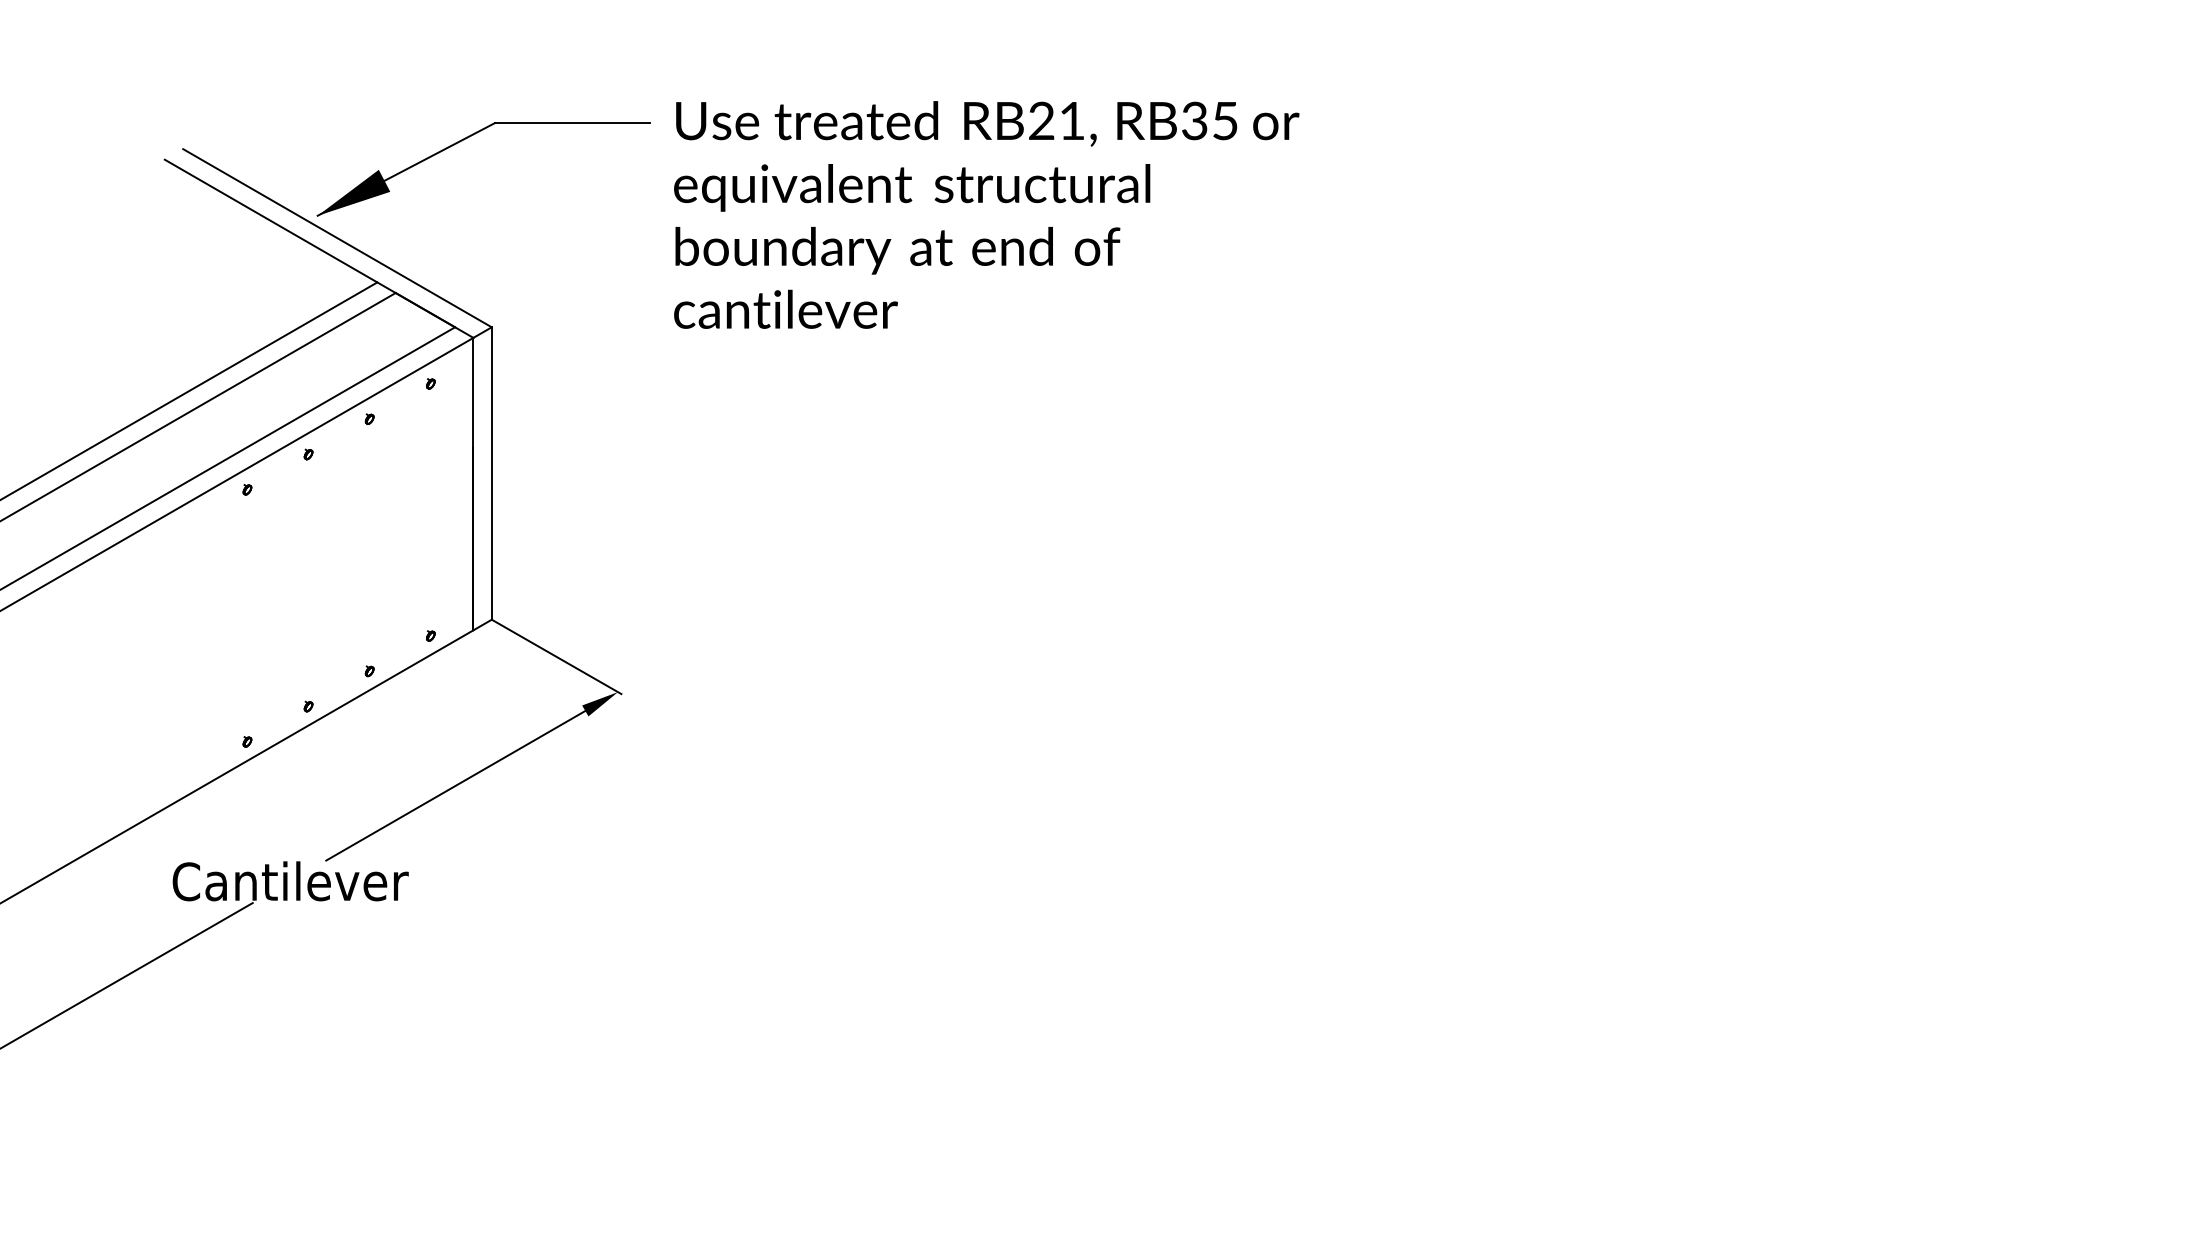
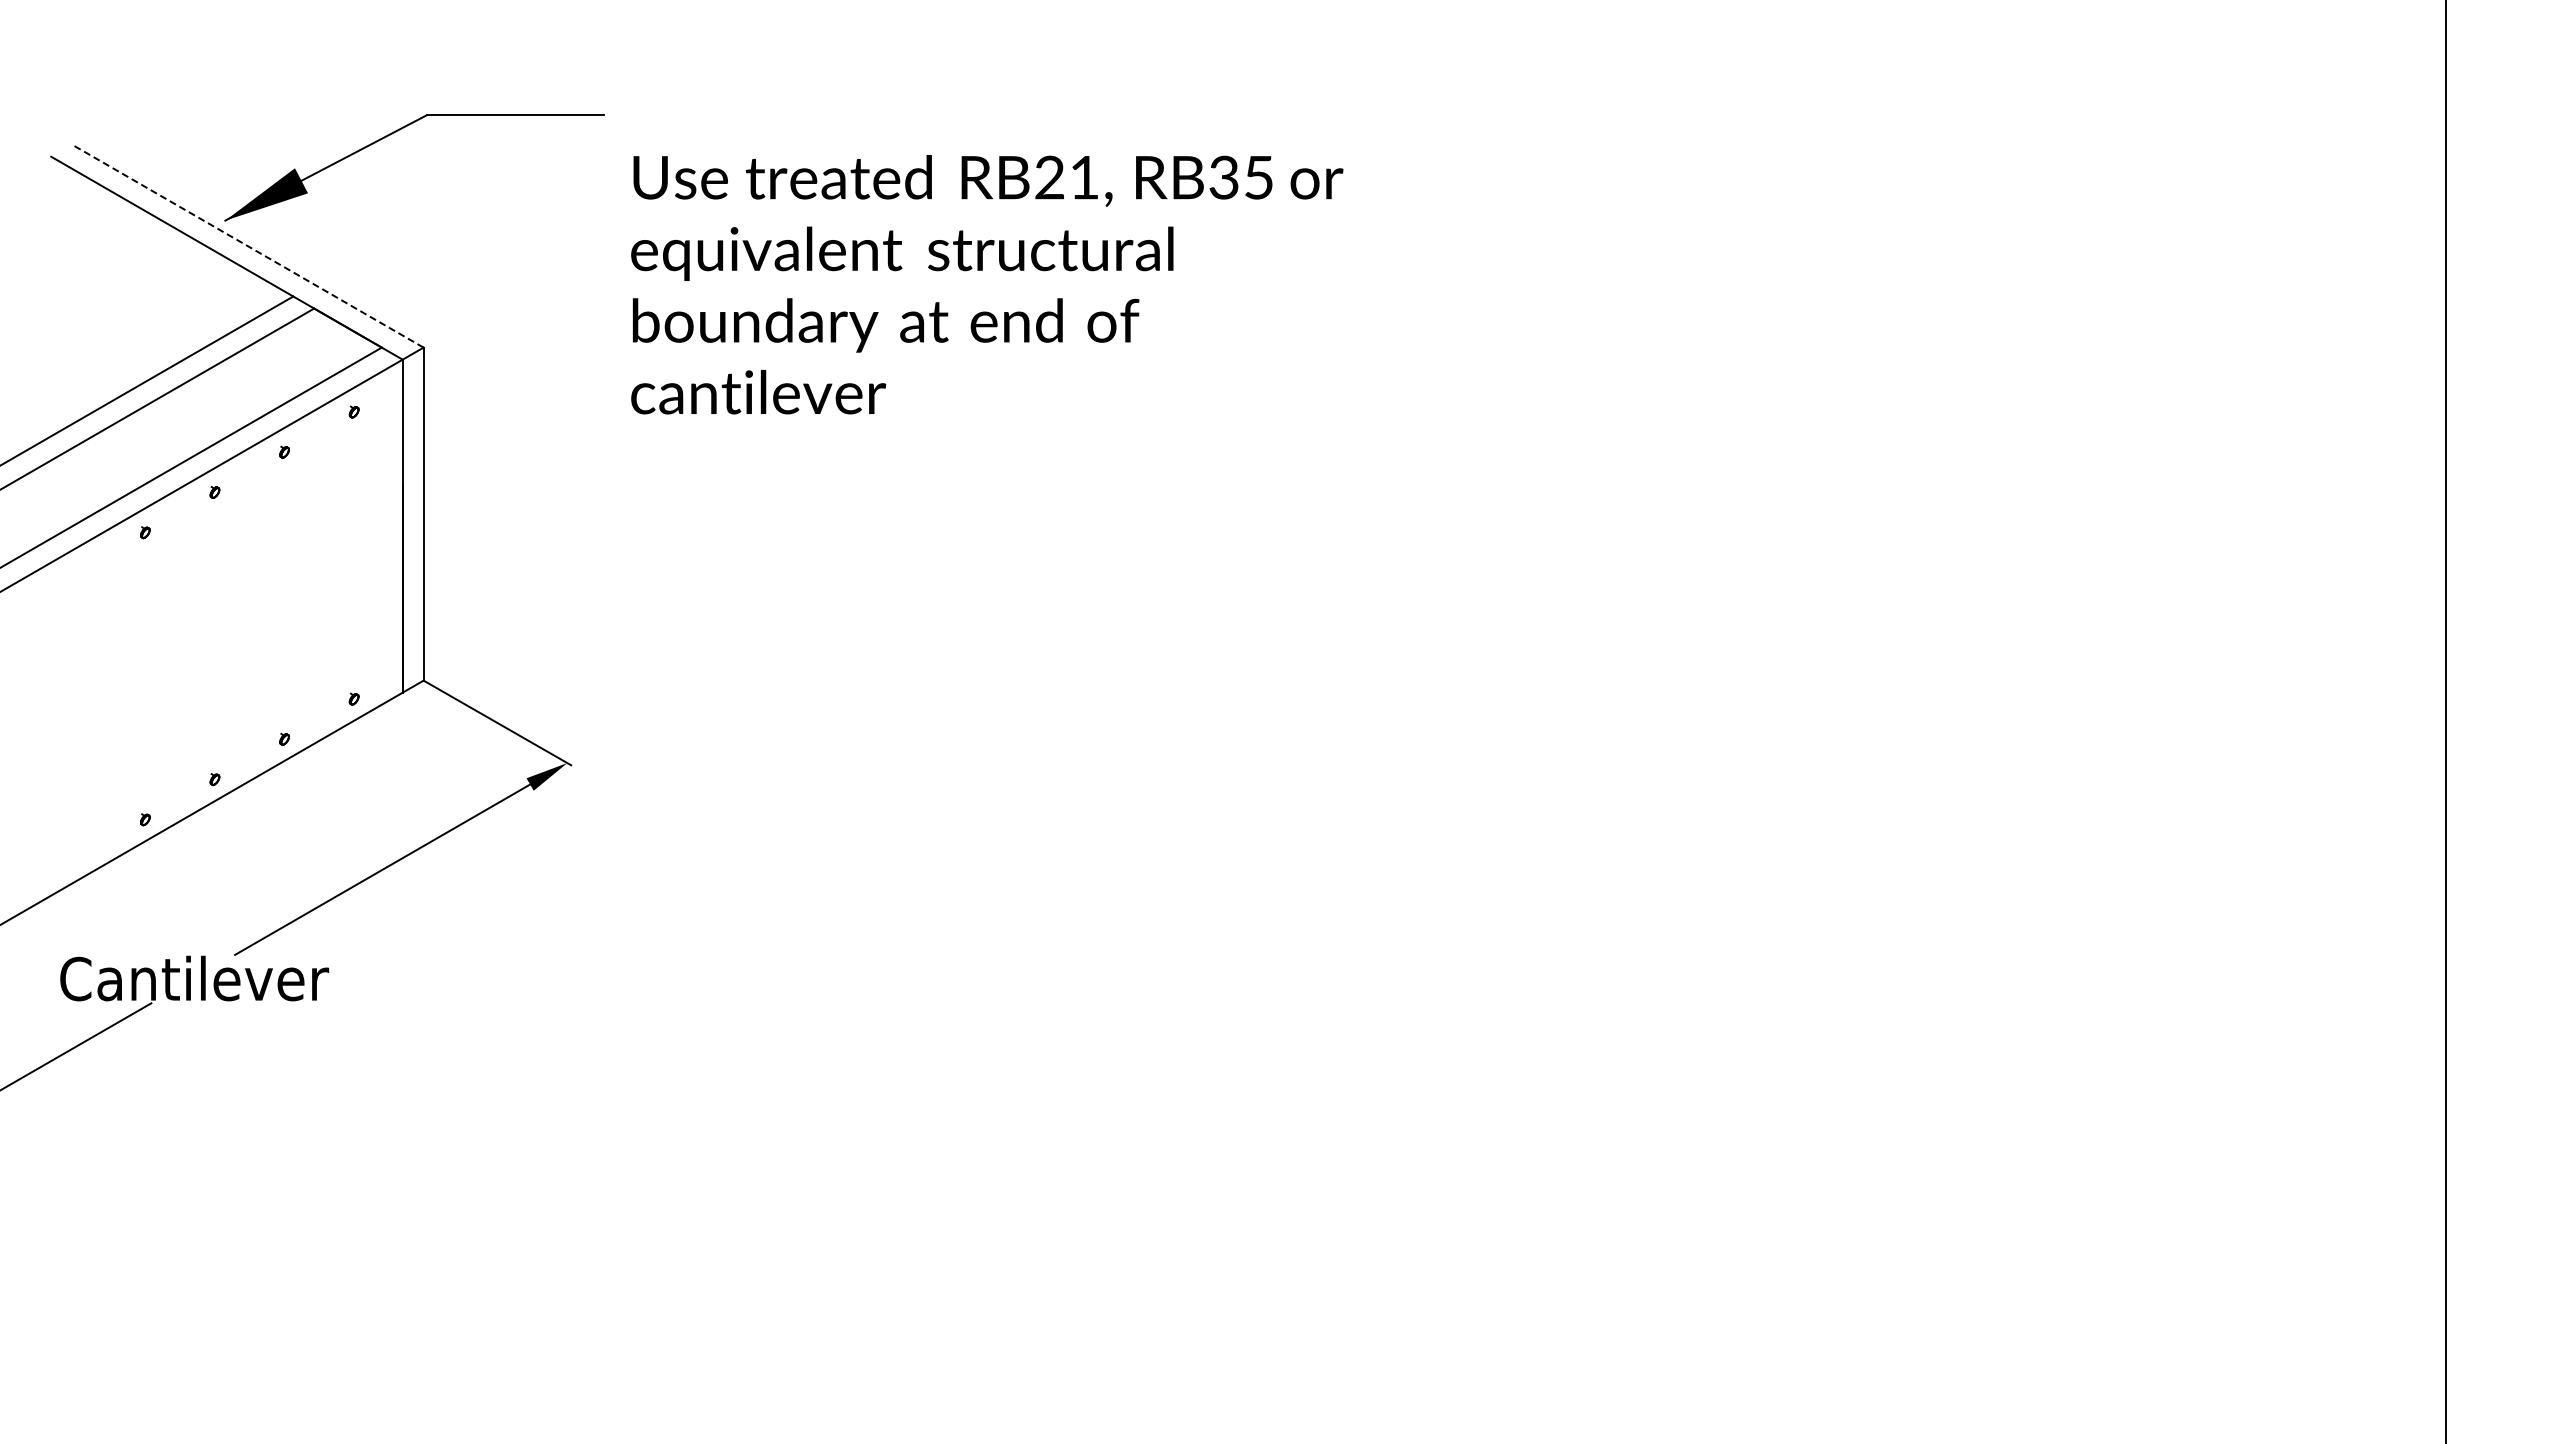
text: (986, 214) -> (987, 284), moved
line: (337, 238) -> (247, 246), solid -> dashed

